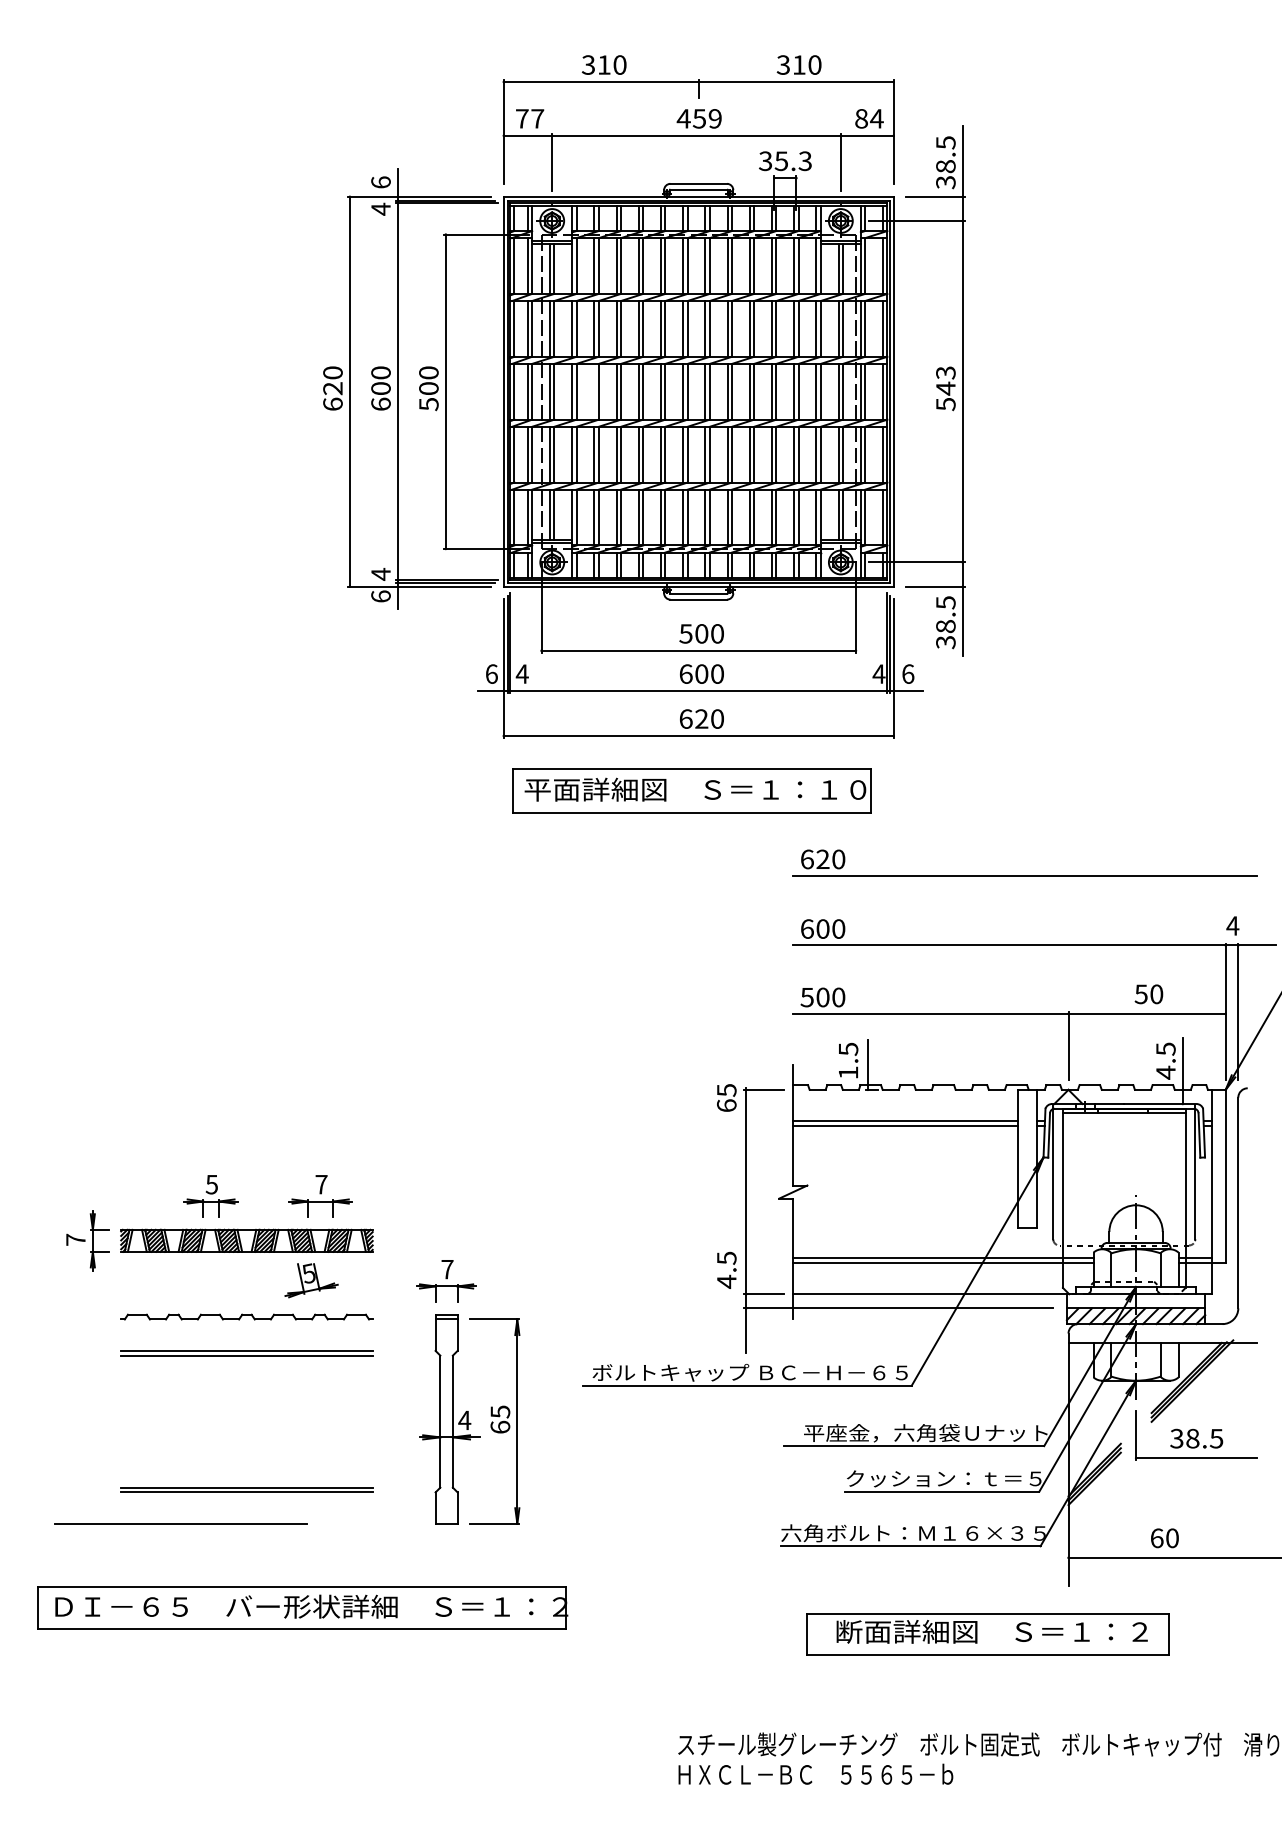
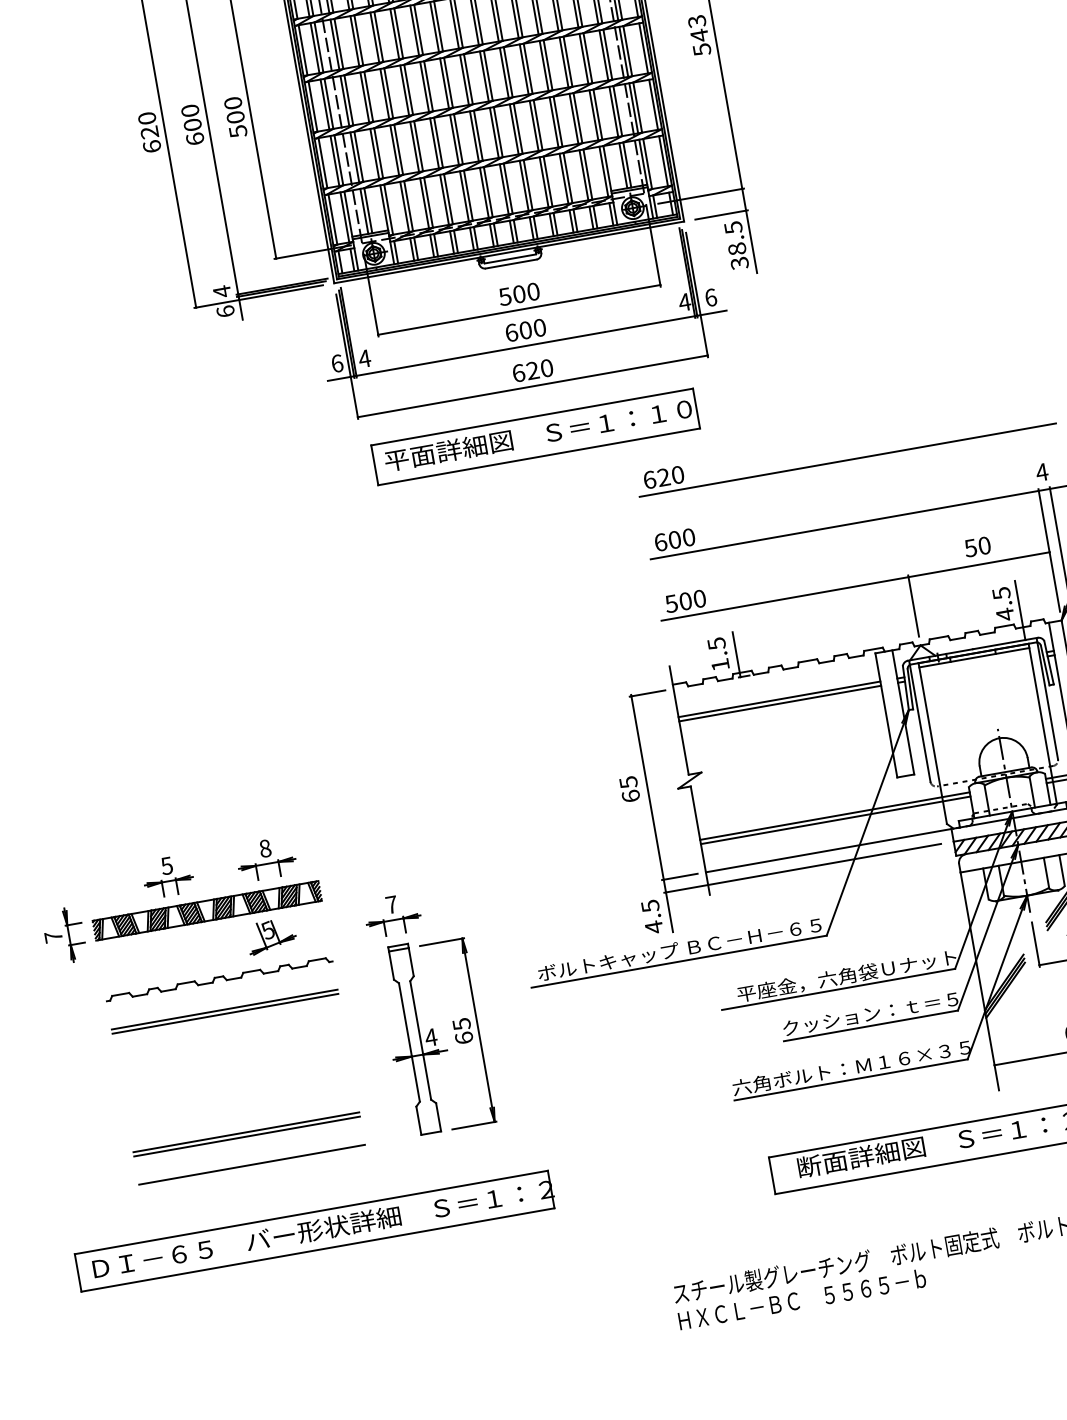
line: (594, 391) -> (384, 93), added
text: (726, 1097) -> (629, 788), moved
text: (321, 1184) -> (265, 848), 7 -> 8
text: (726, 1269) -> (651, 916), moved
line: (180, 1523) -> (251, 1164), moved

